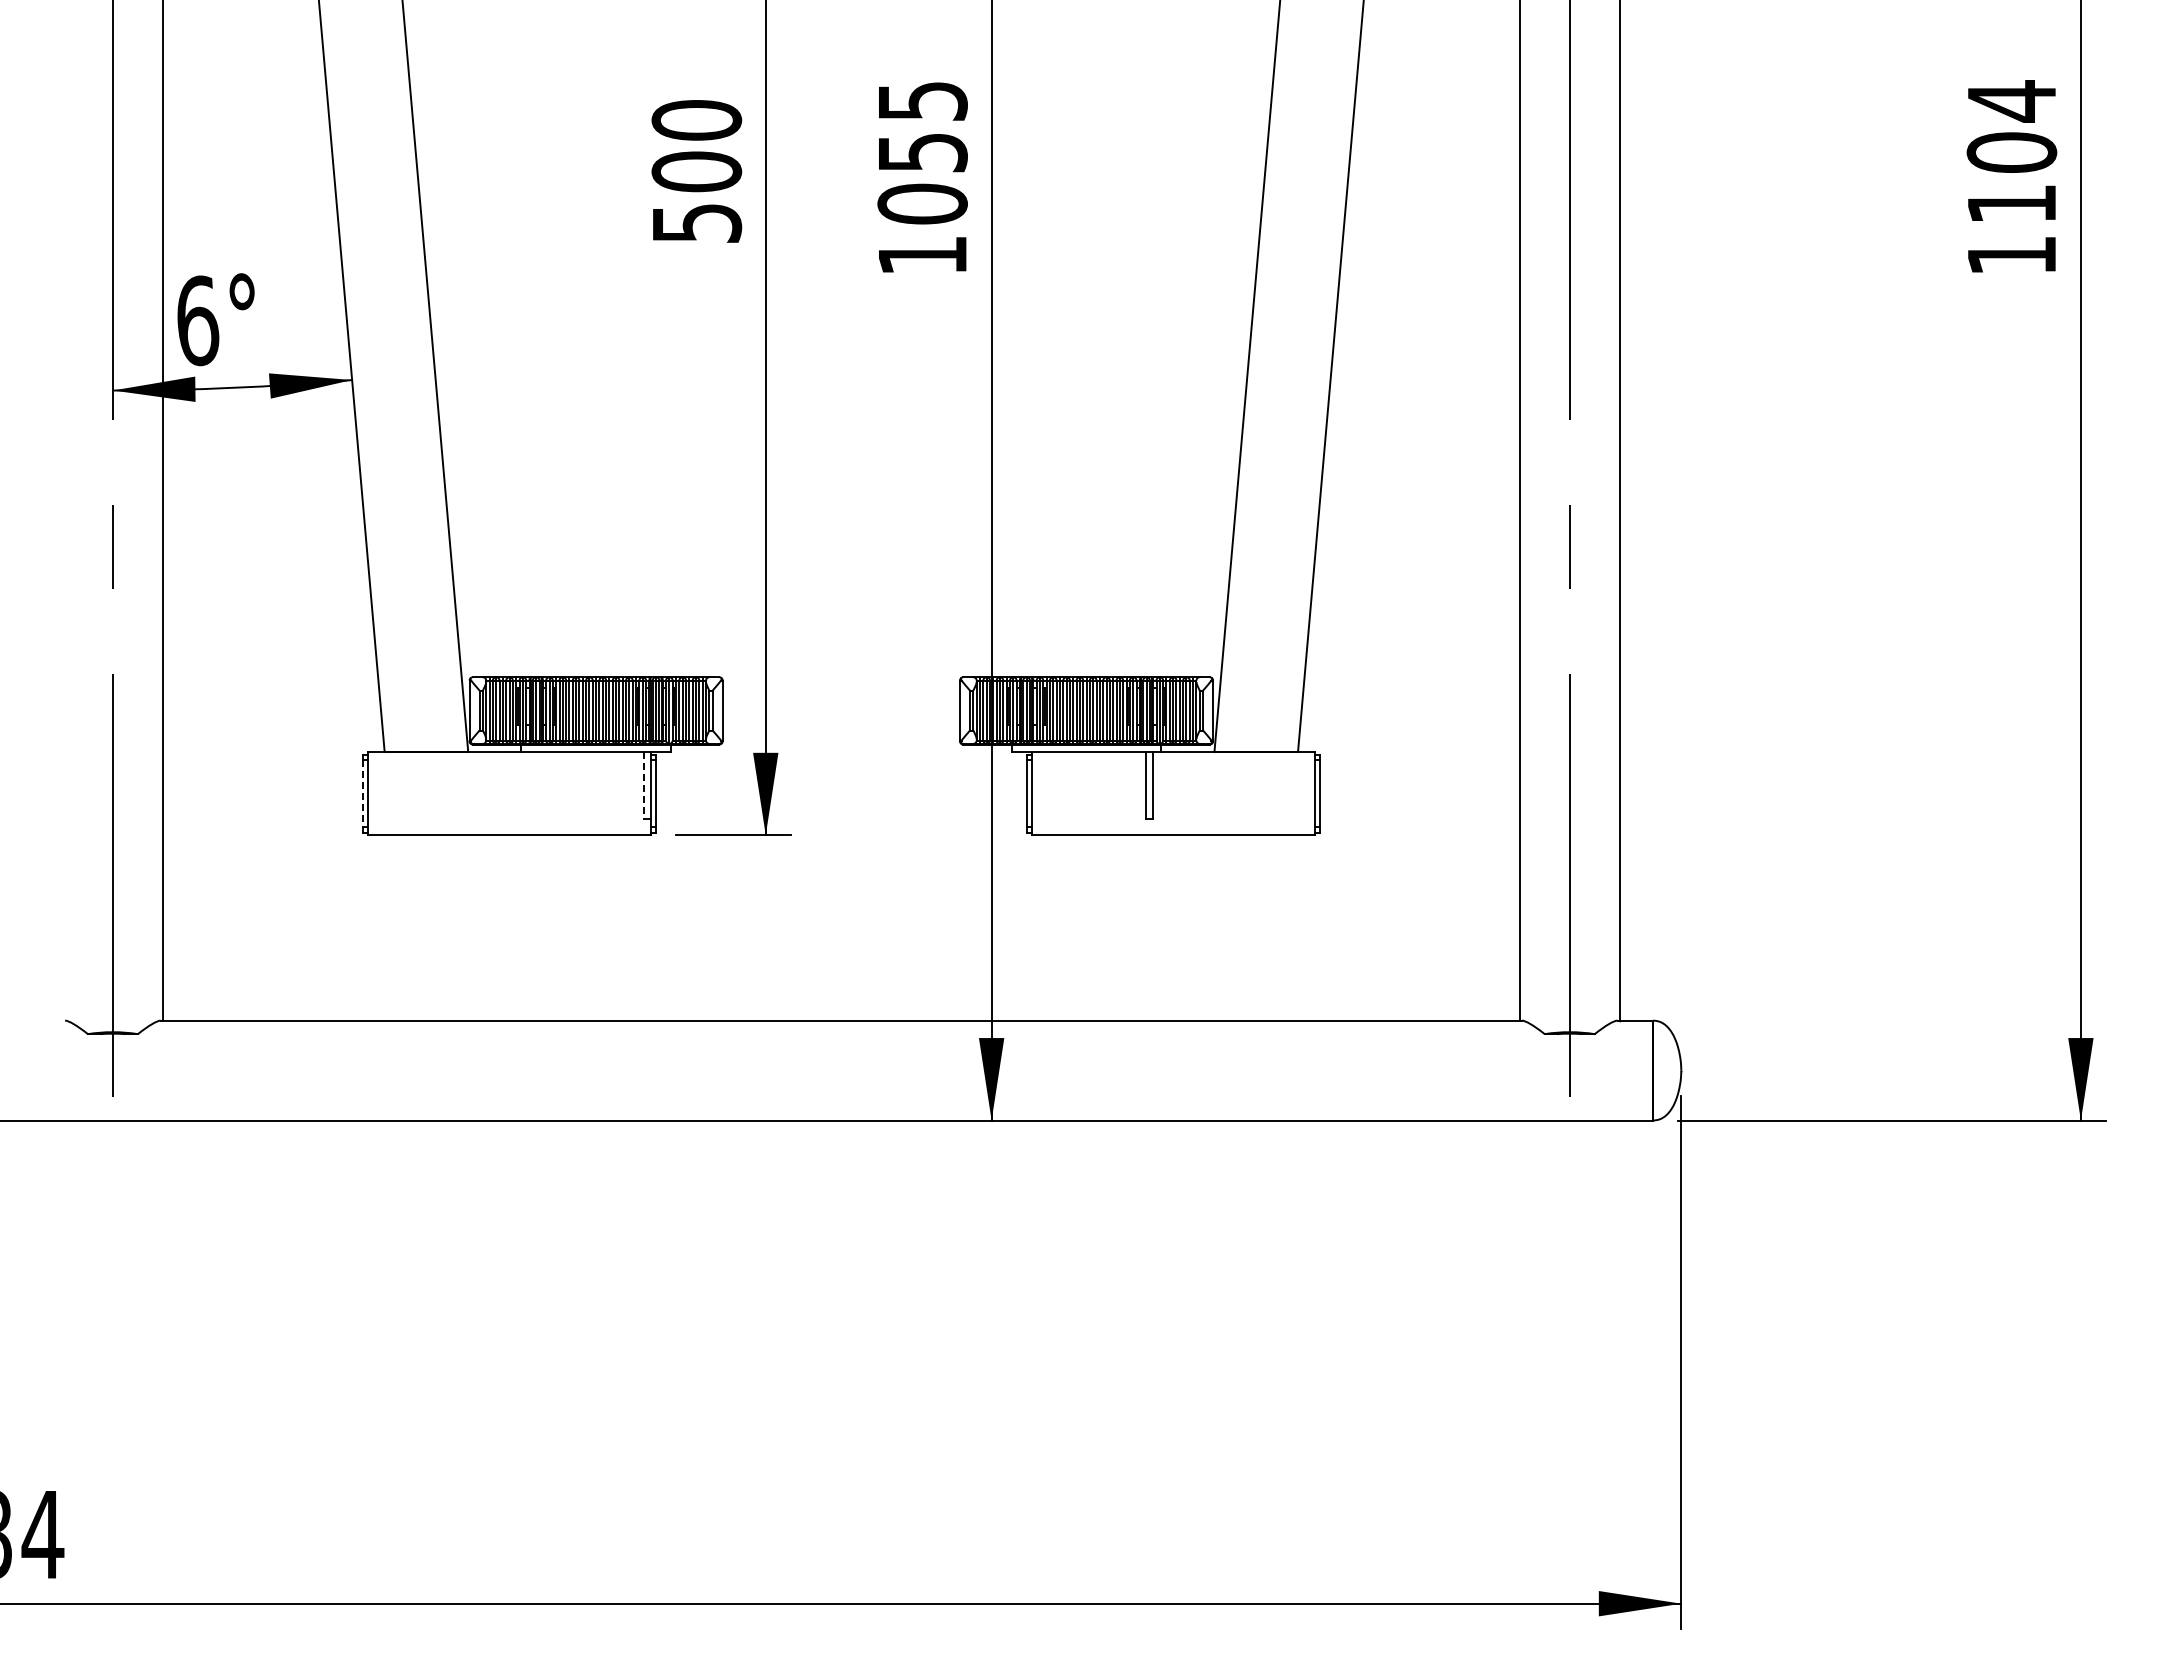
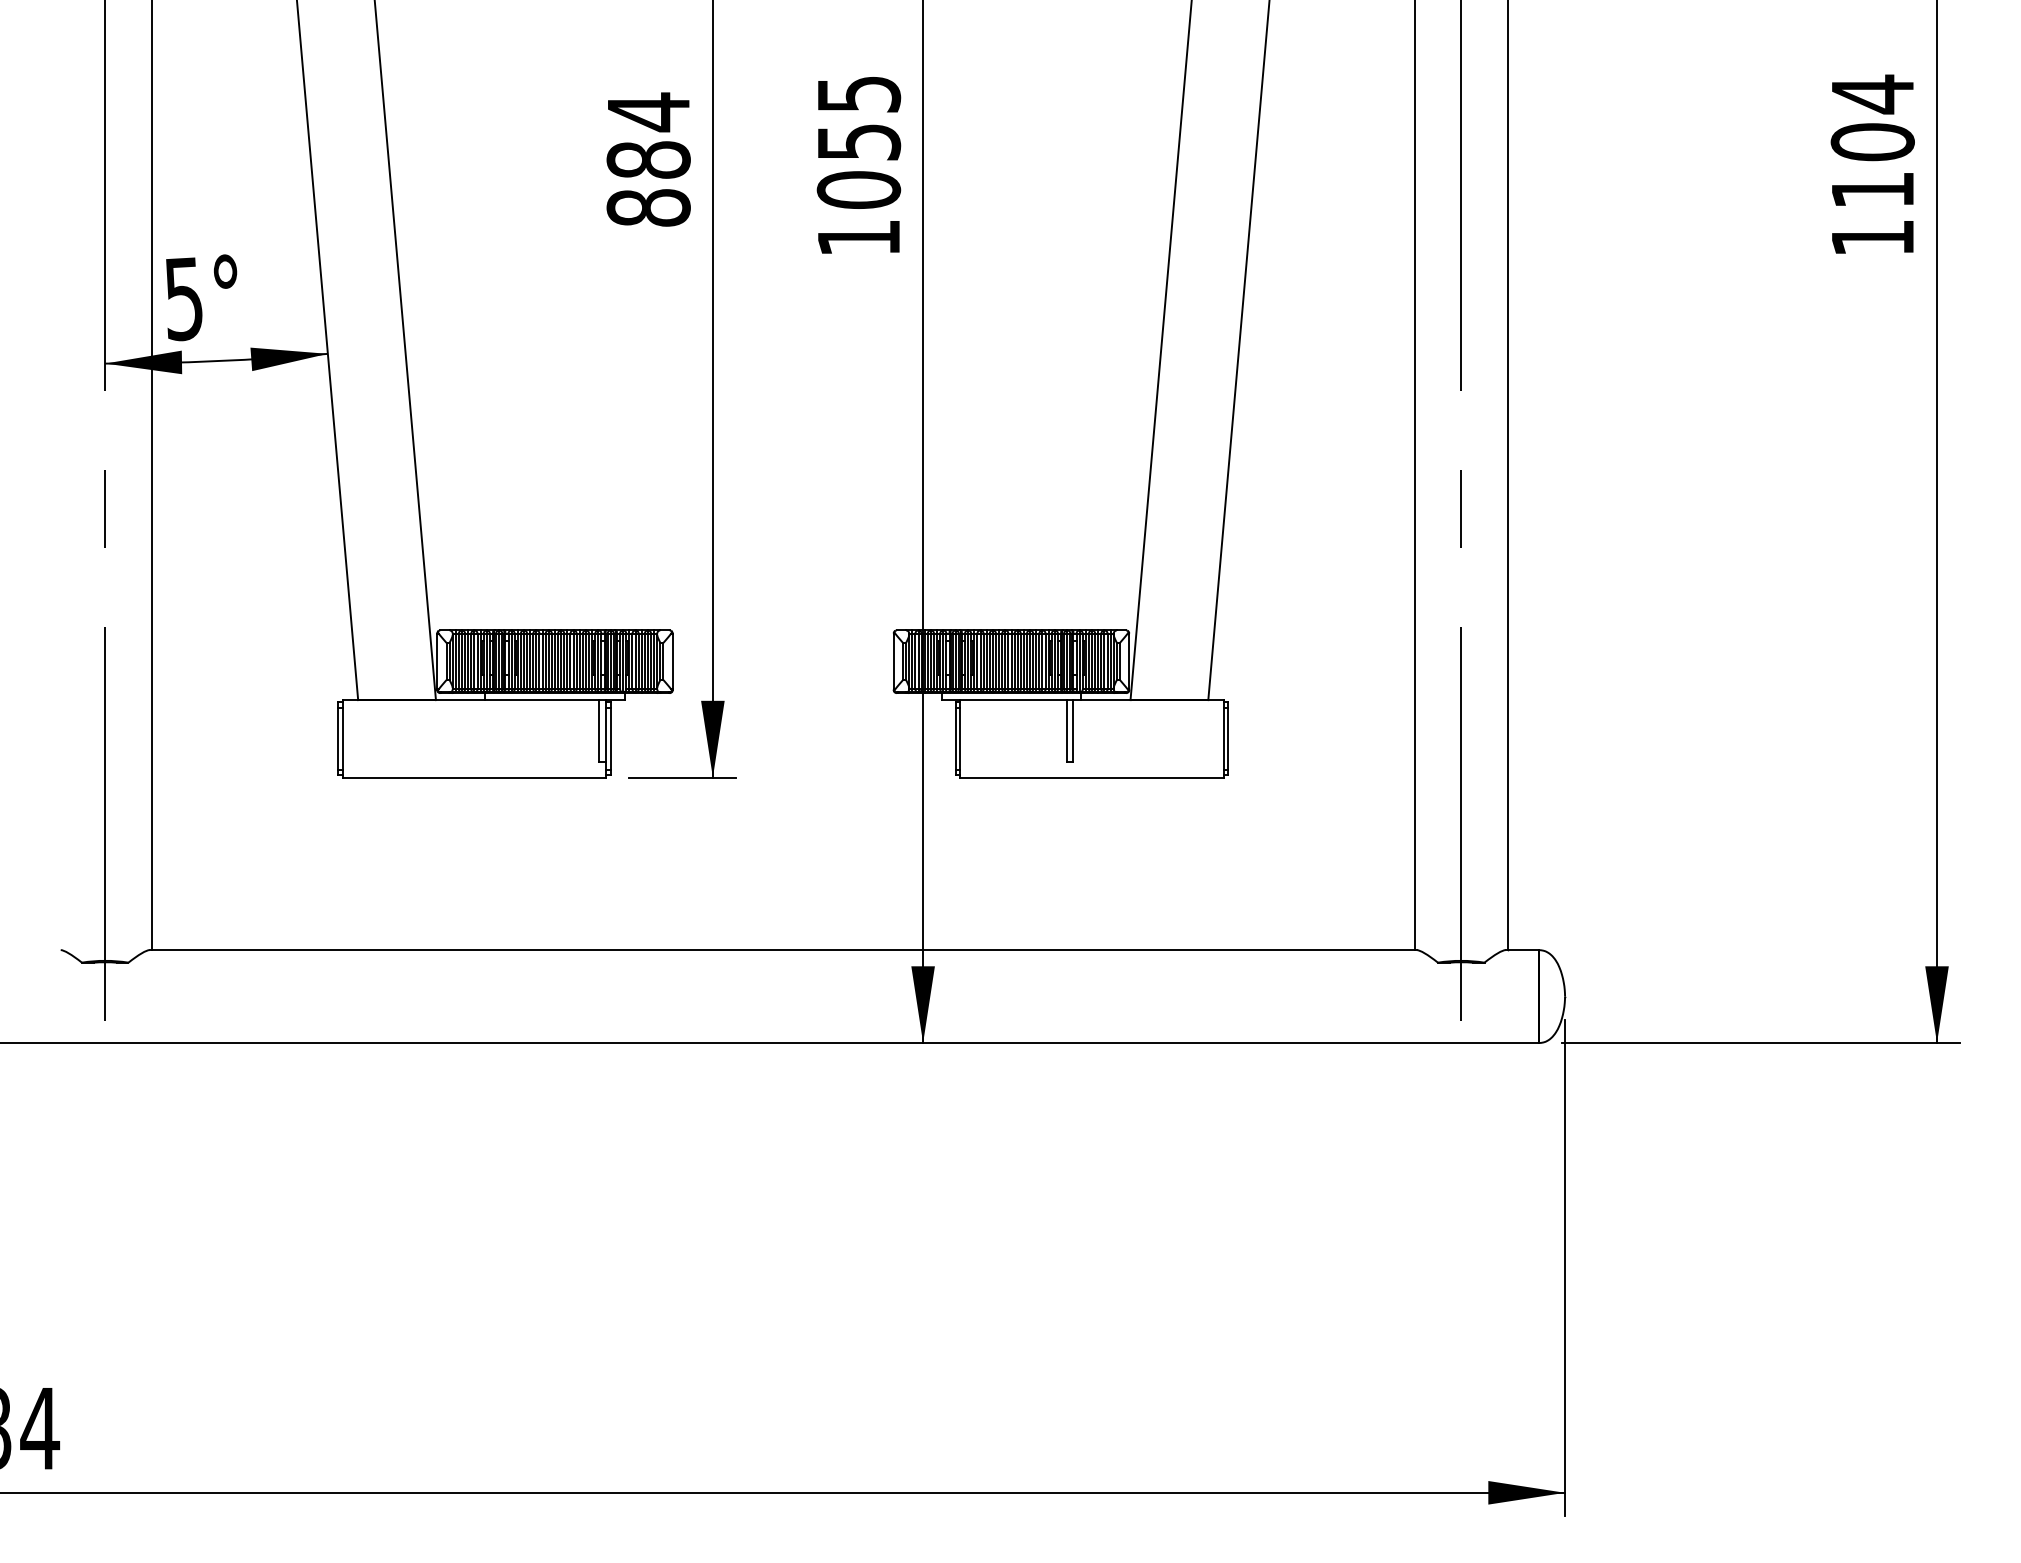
text: (696, 171) -> (648, 159), 500 -> 884
text: (198, 320) -> (184, 298), 6° -> 5°
line: (643, 785) -> (599, 731), dashed -> solid
line: (363, 794) -> (338, 739), dashed -> solid

